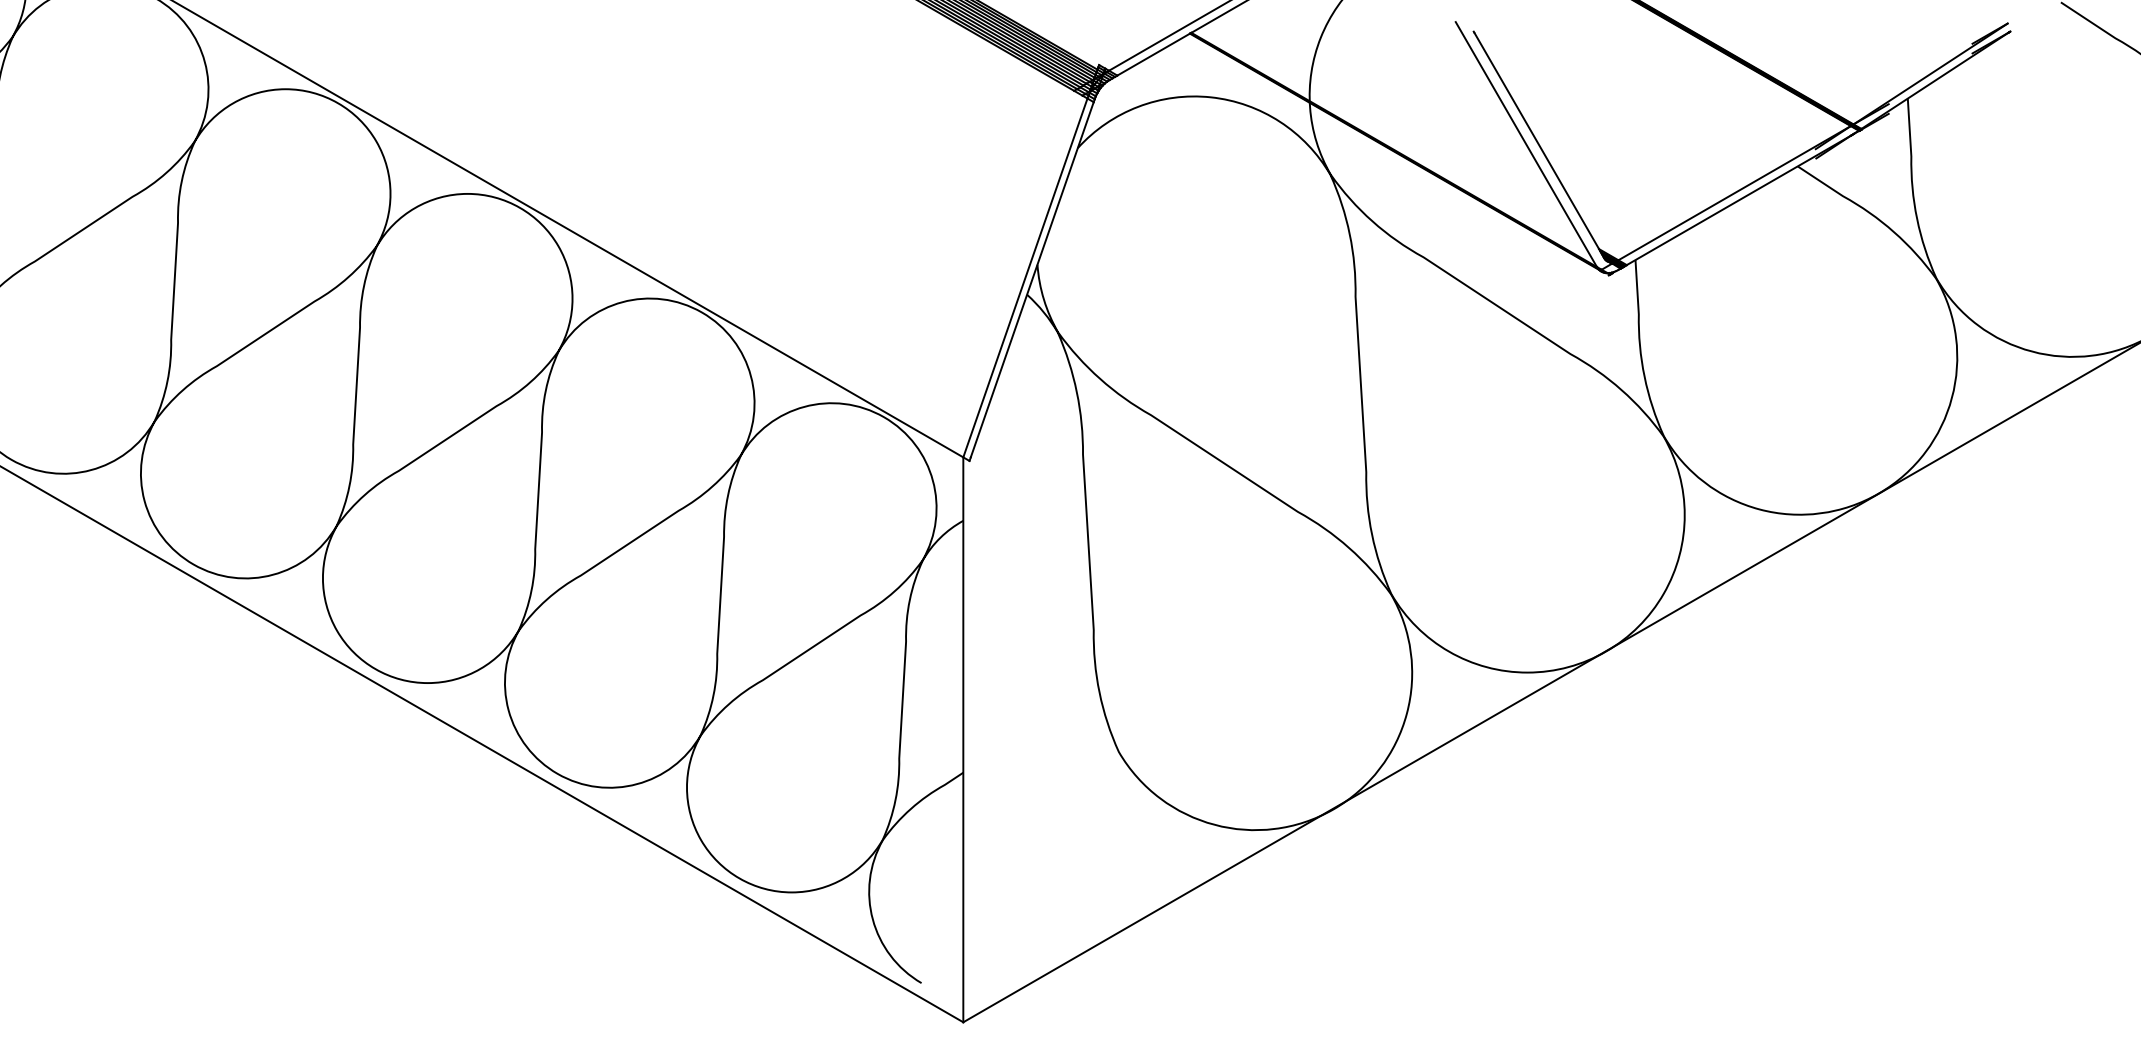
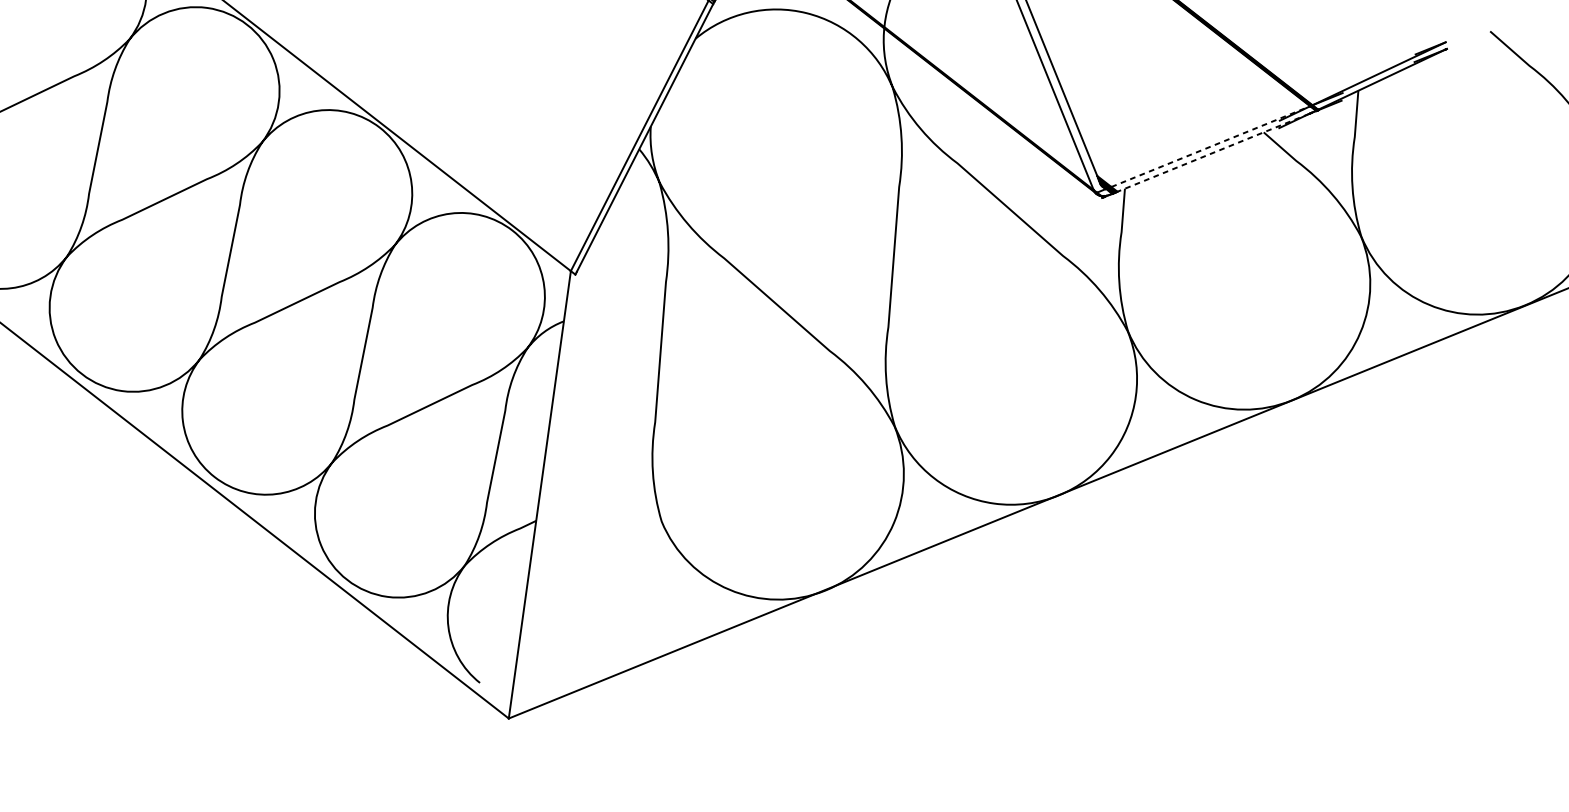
line: (1735, 192) -> (1211, 146), solid -> dashed
line: (1738, 200) -> (1213, 152), solid -> dashed

